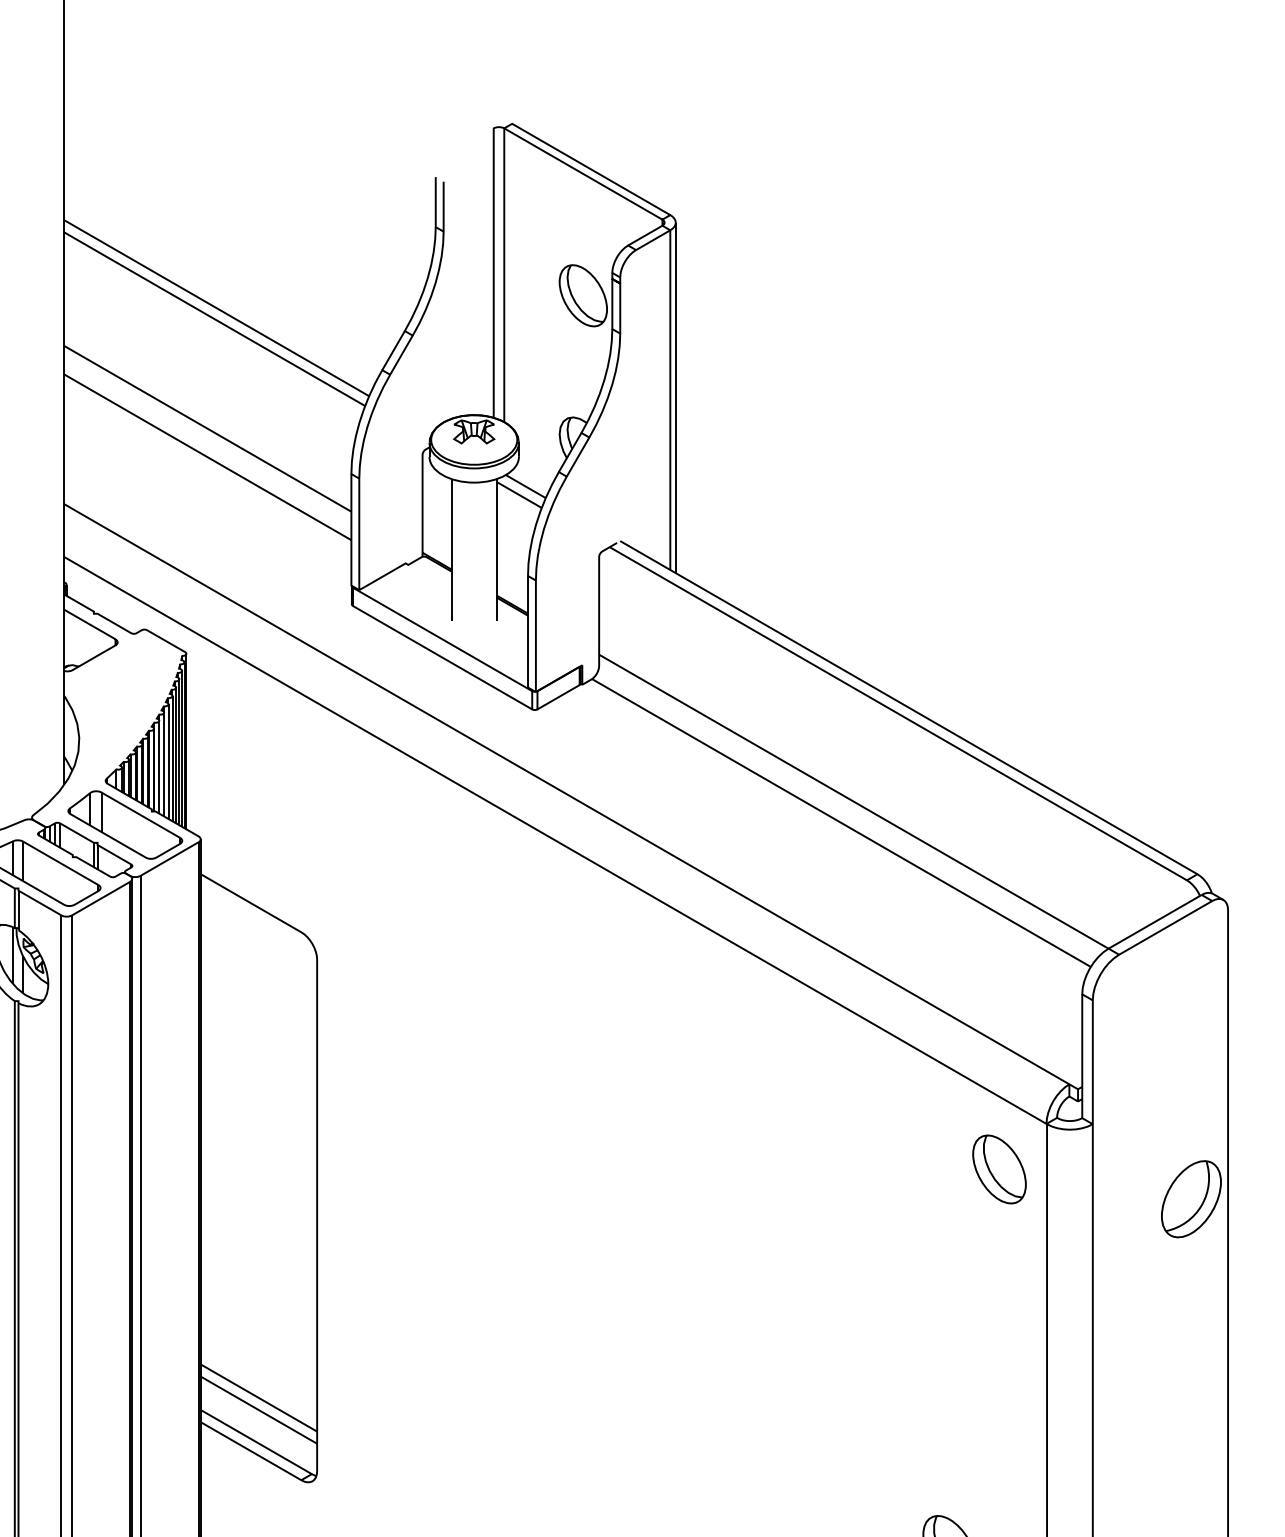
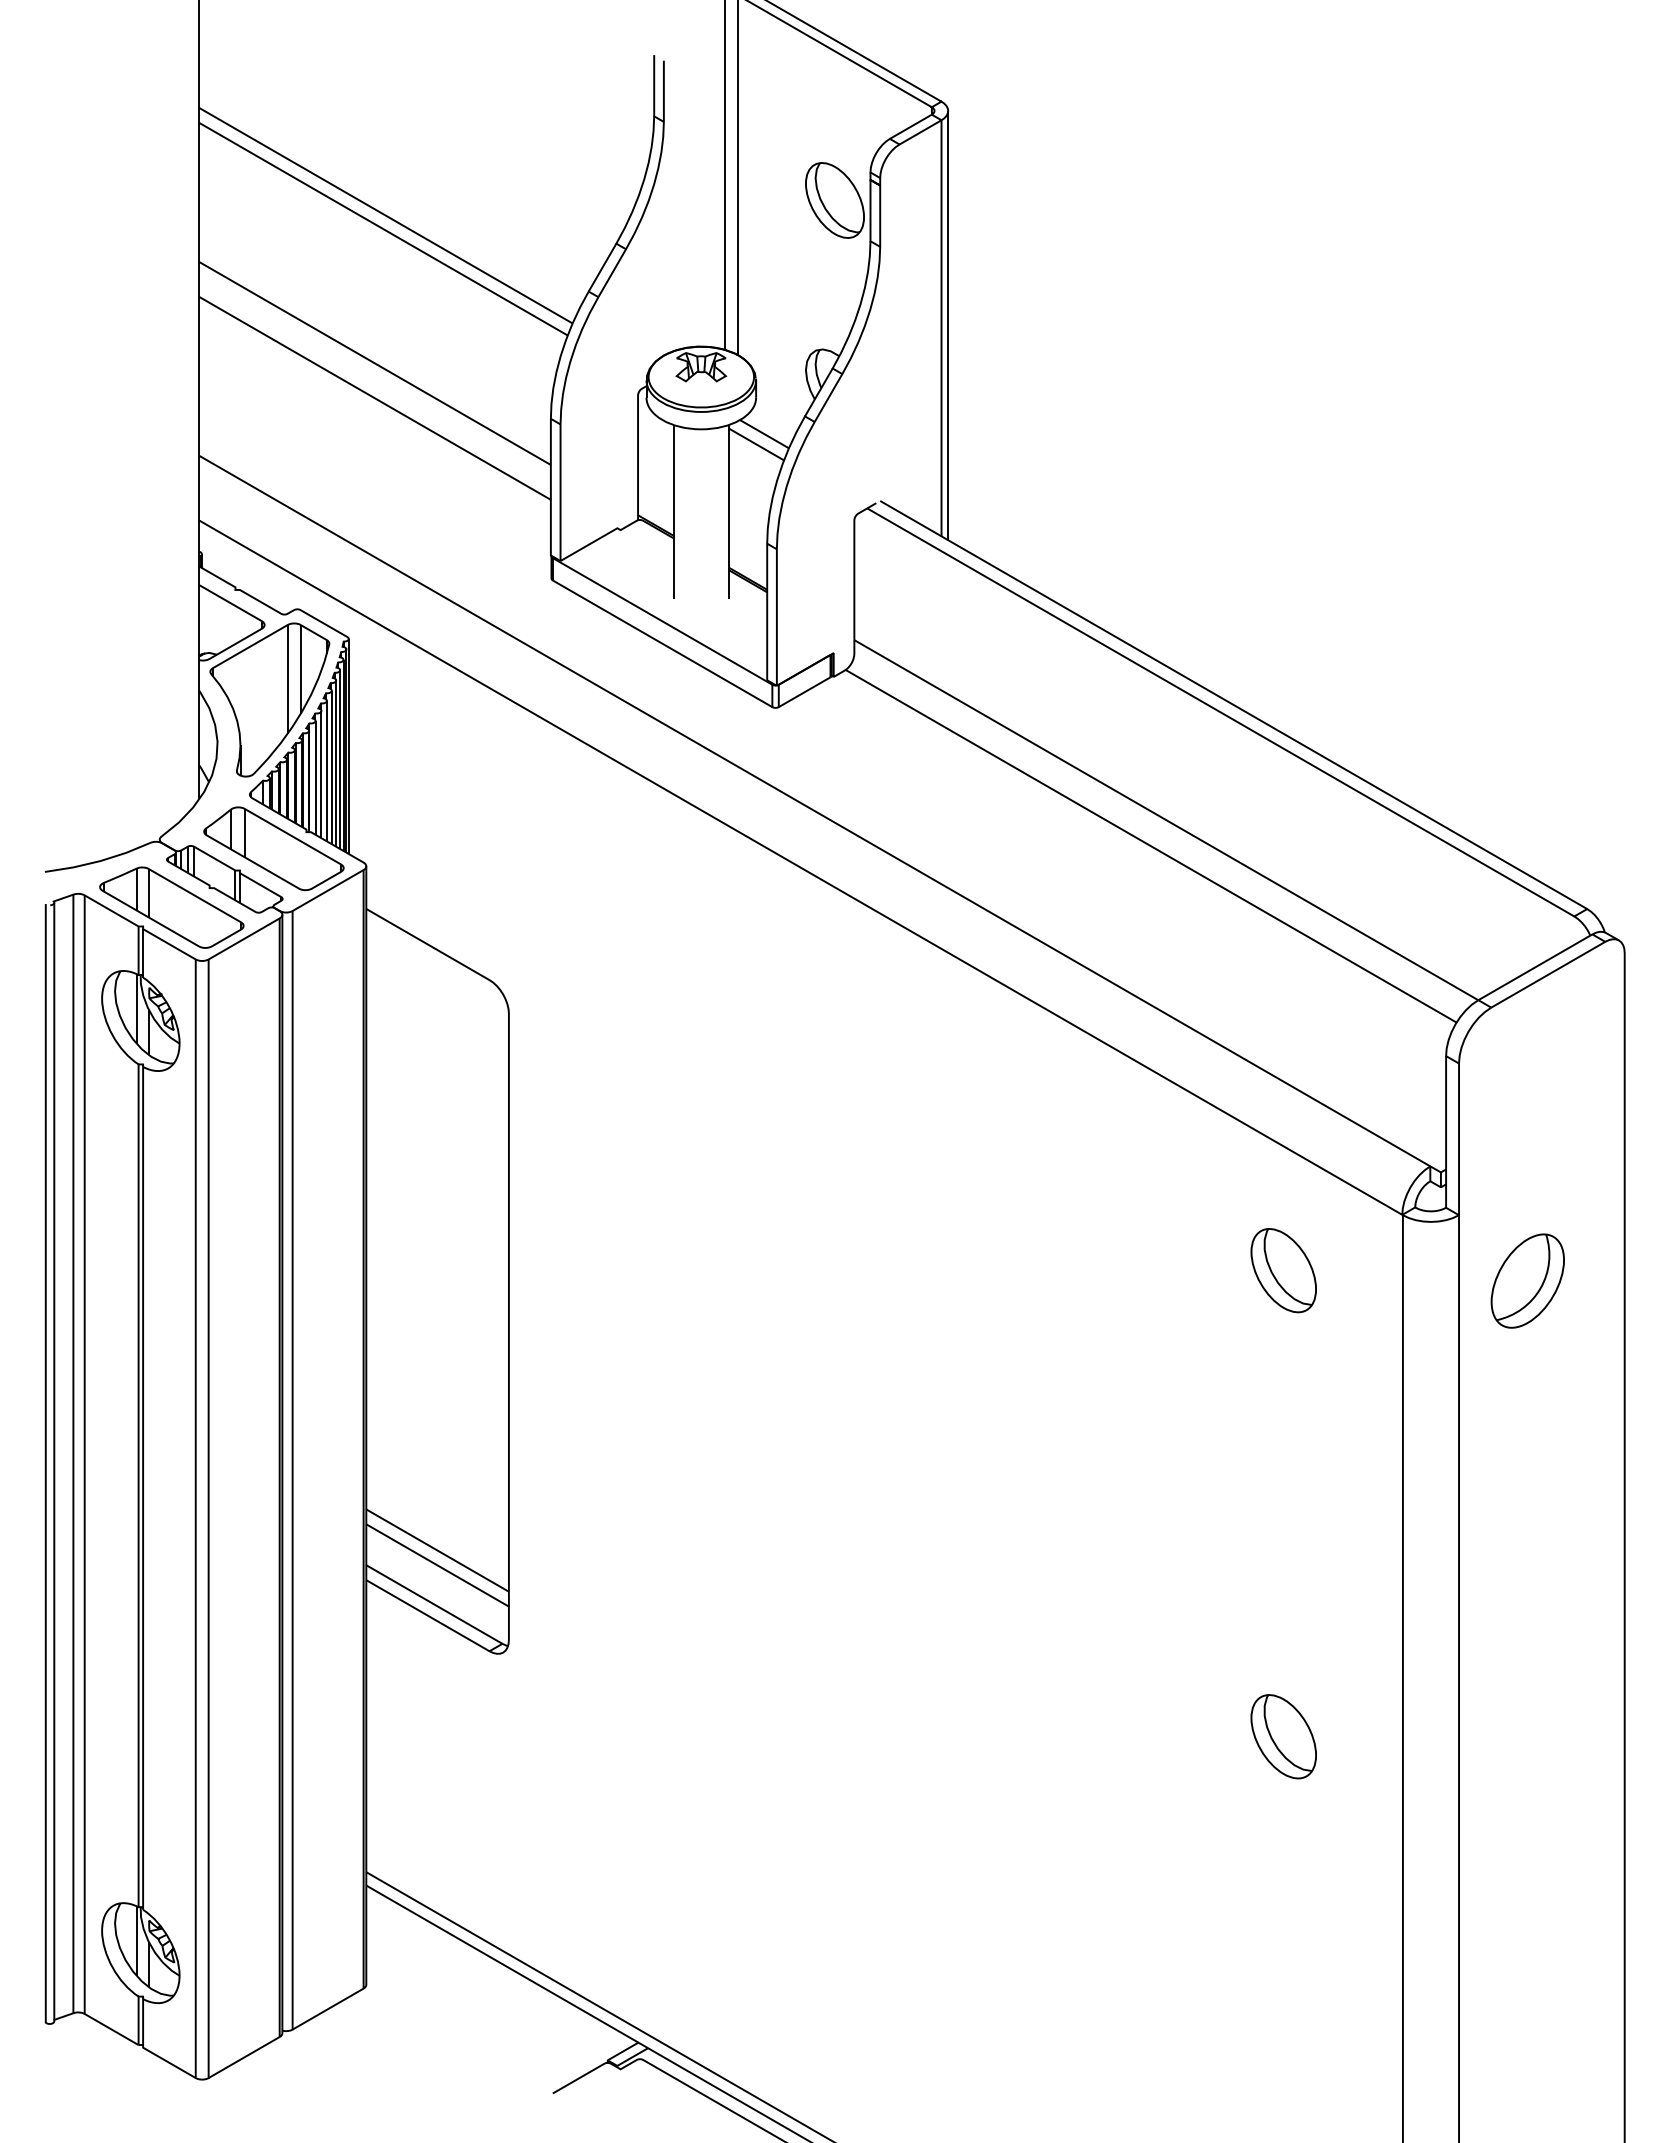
part: (121, 703) -> (269, 699), added
part: (999, 1169) -> (1283, 1270), moved
part: (1191, 1198) -> (1527, 1280), moved

